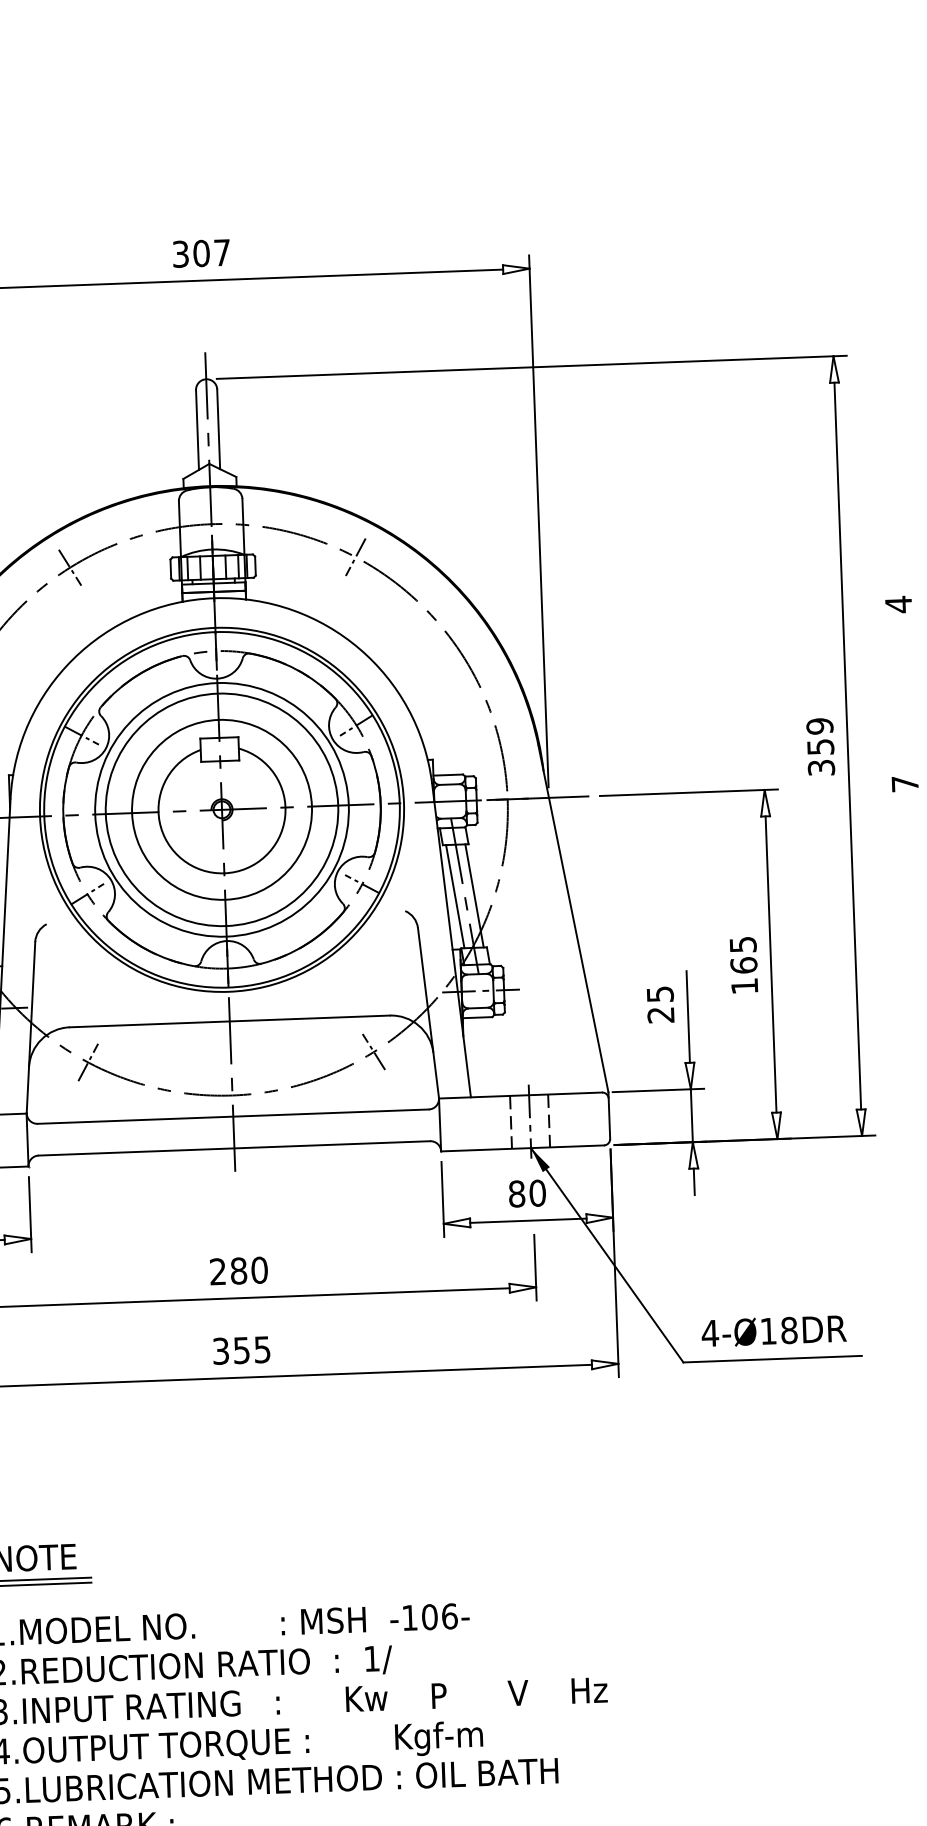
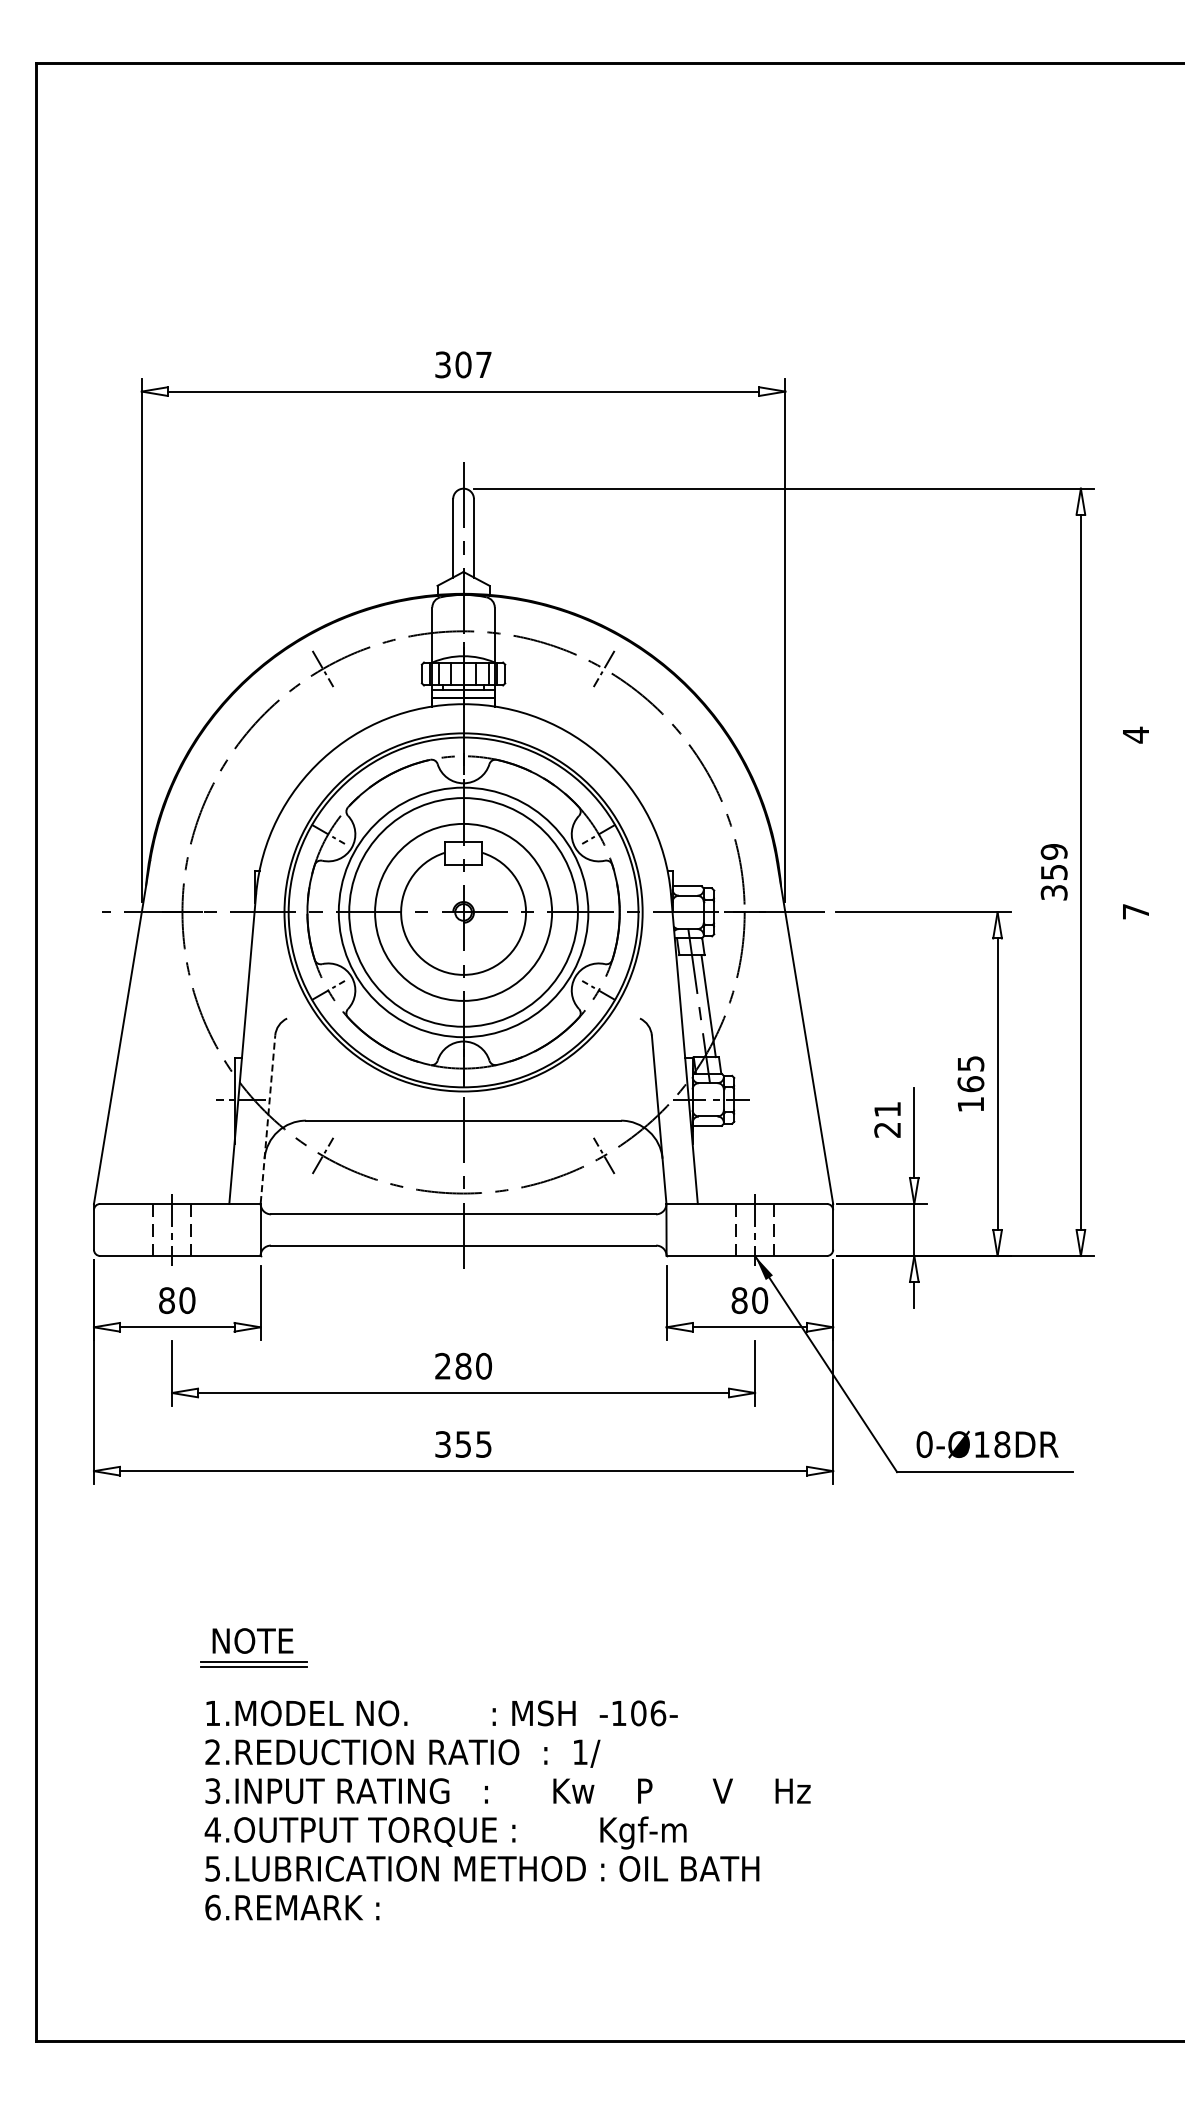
line: (455, 897) -> (689, 1006), removed
text: (660, 994) -> (887, 1109), 25 -> 21
line: (31, 1026) -> (268, 1118), solid -> dashed
text: (710, 1333) -> (924, 1444), 4-Ø18DR -> 0-Ø18DR

